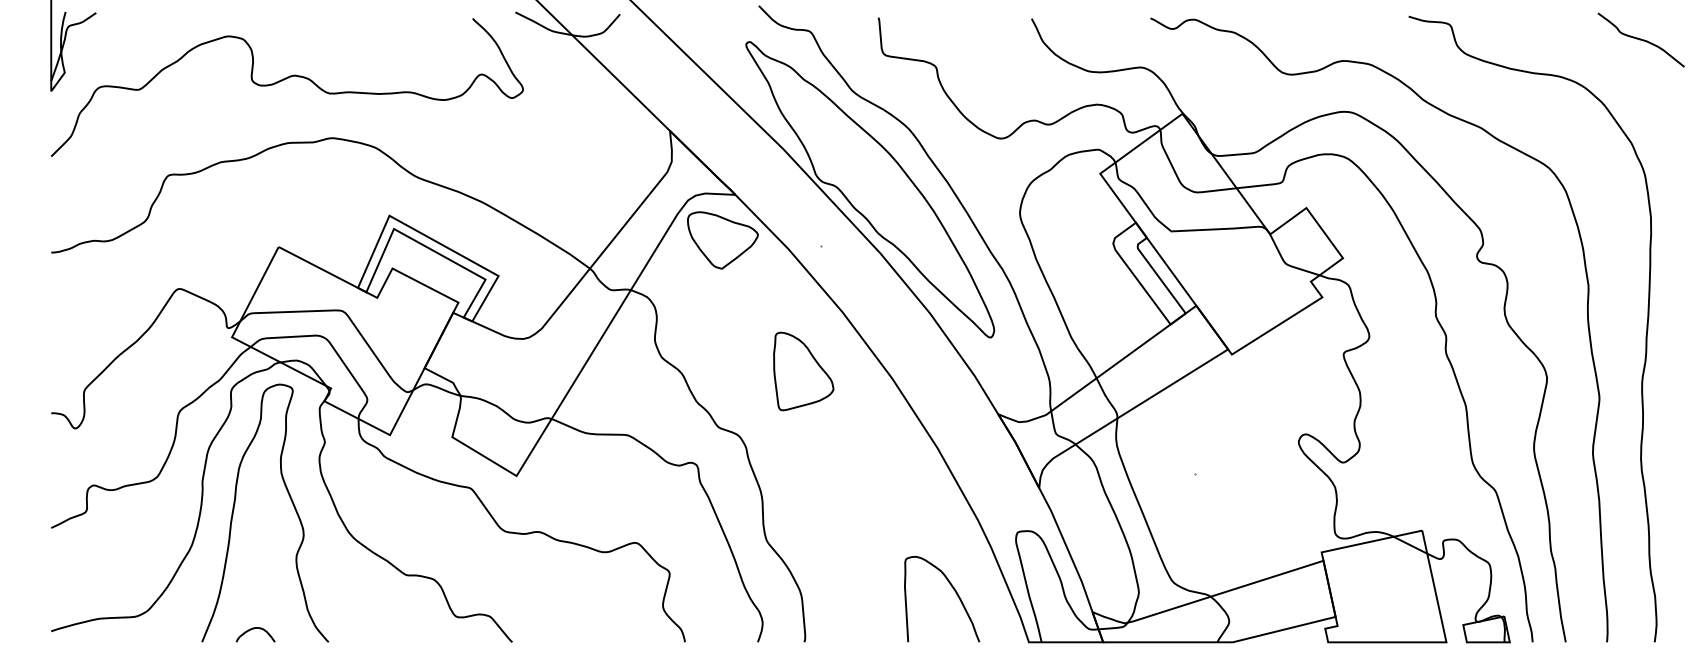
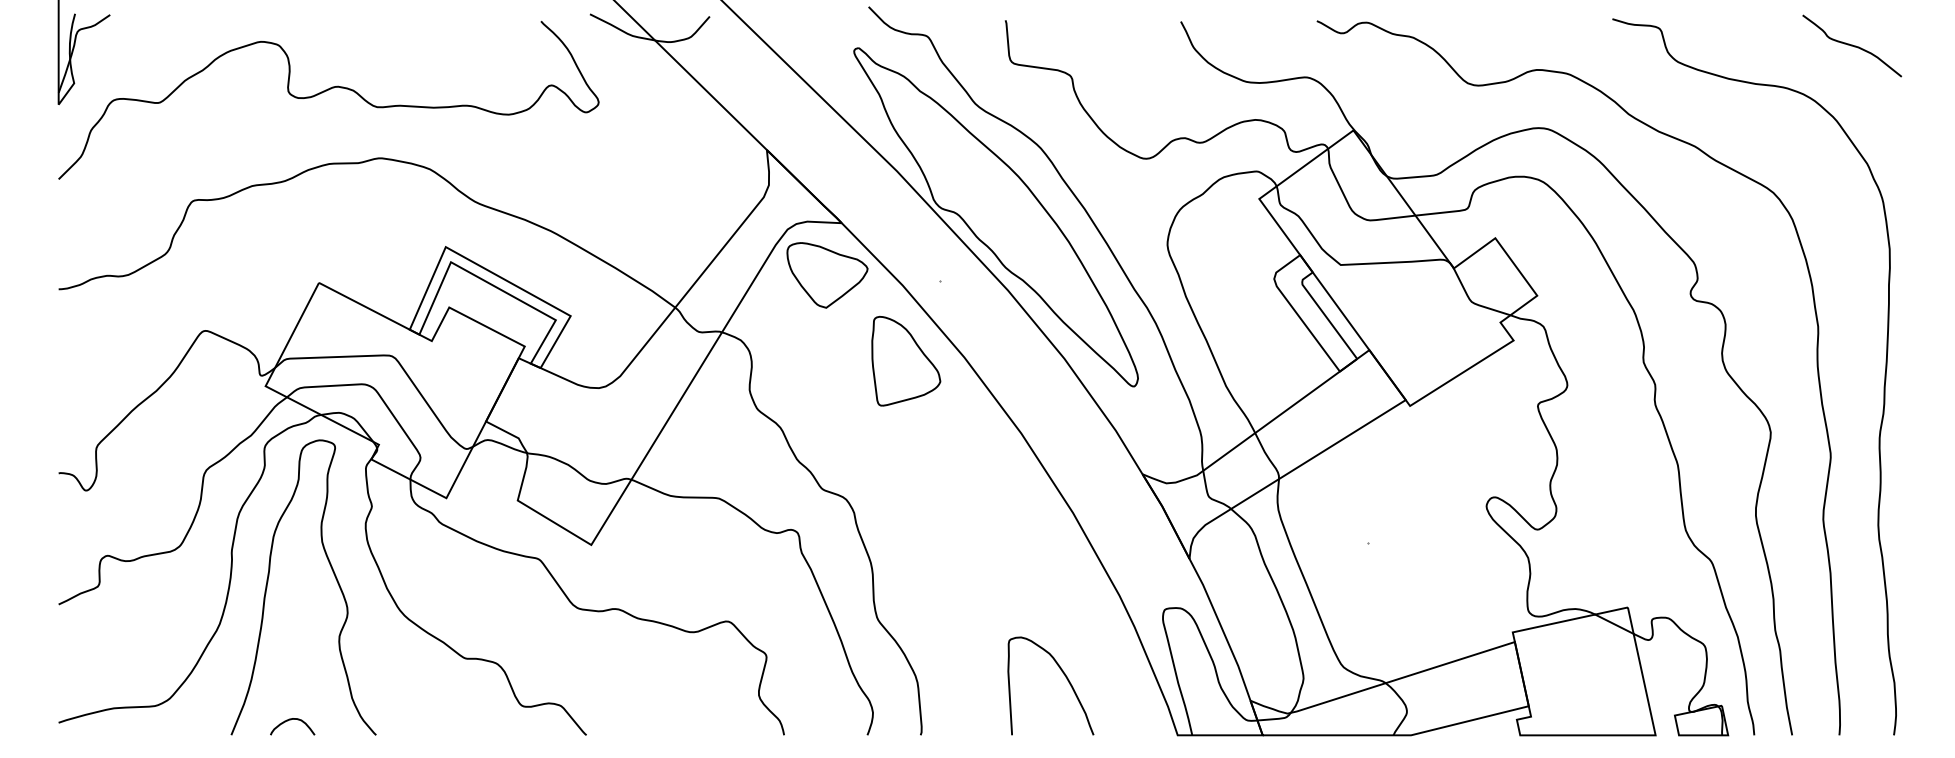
curve: (1640, 39) -> (1851, 45), moved
part: (803, 371) -> (905, 361), moved
curve: (955, 593) -> (1066, 679), moved

